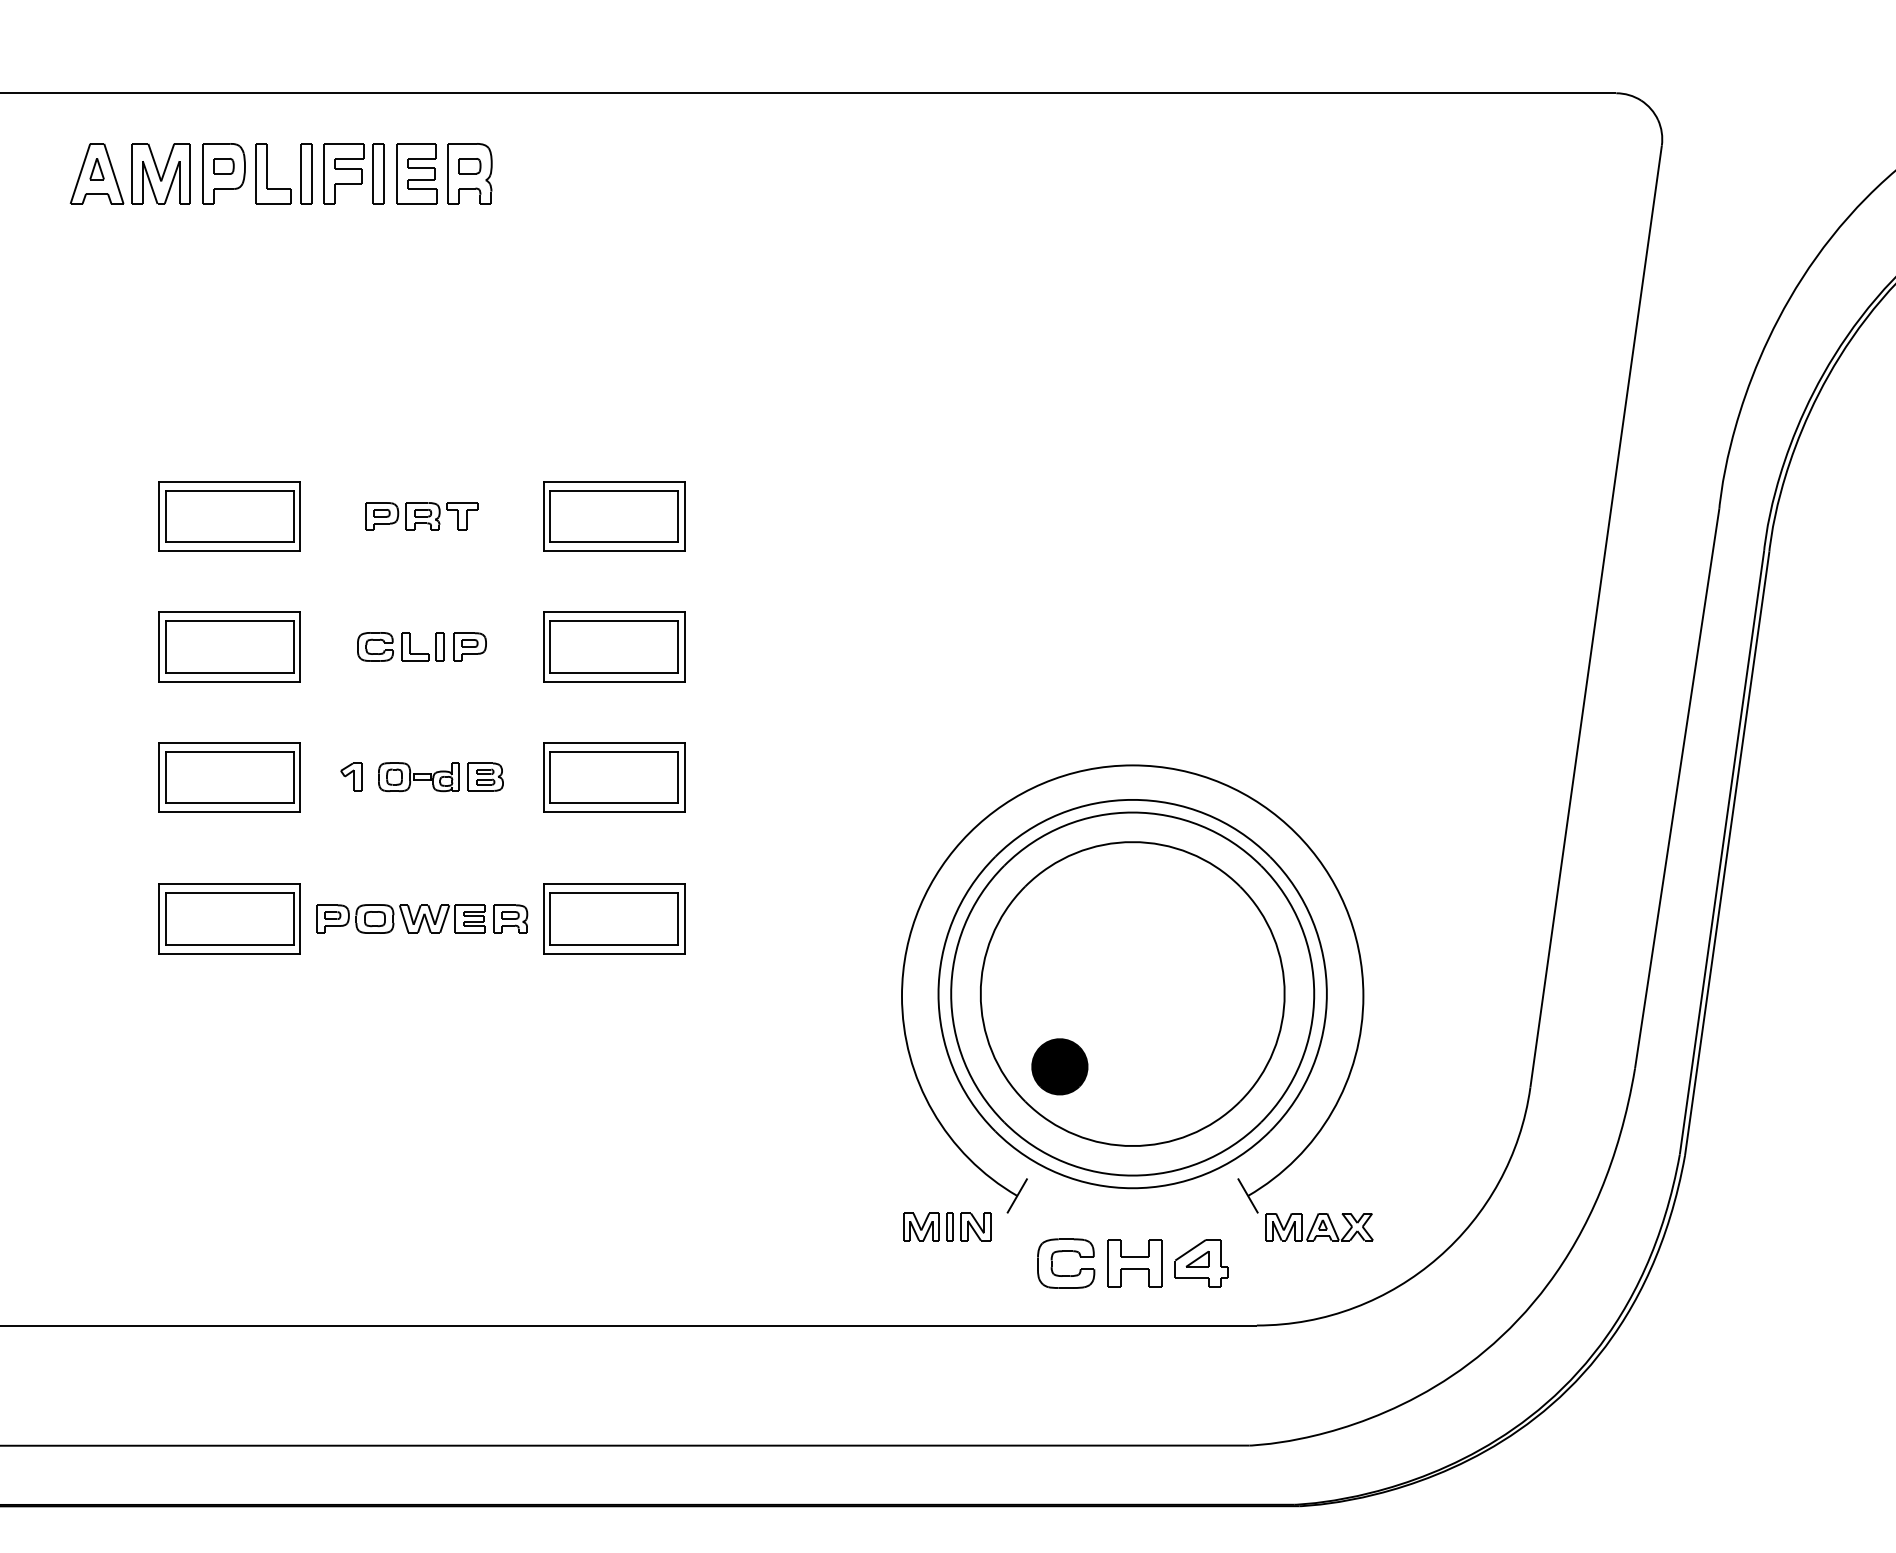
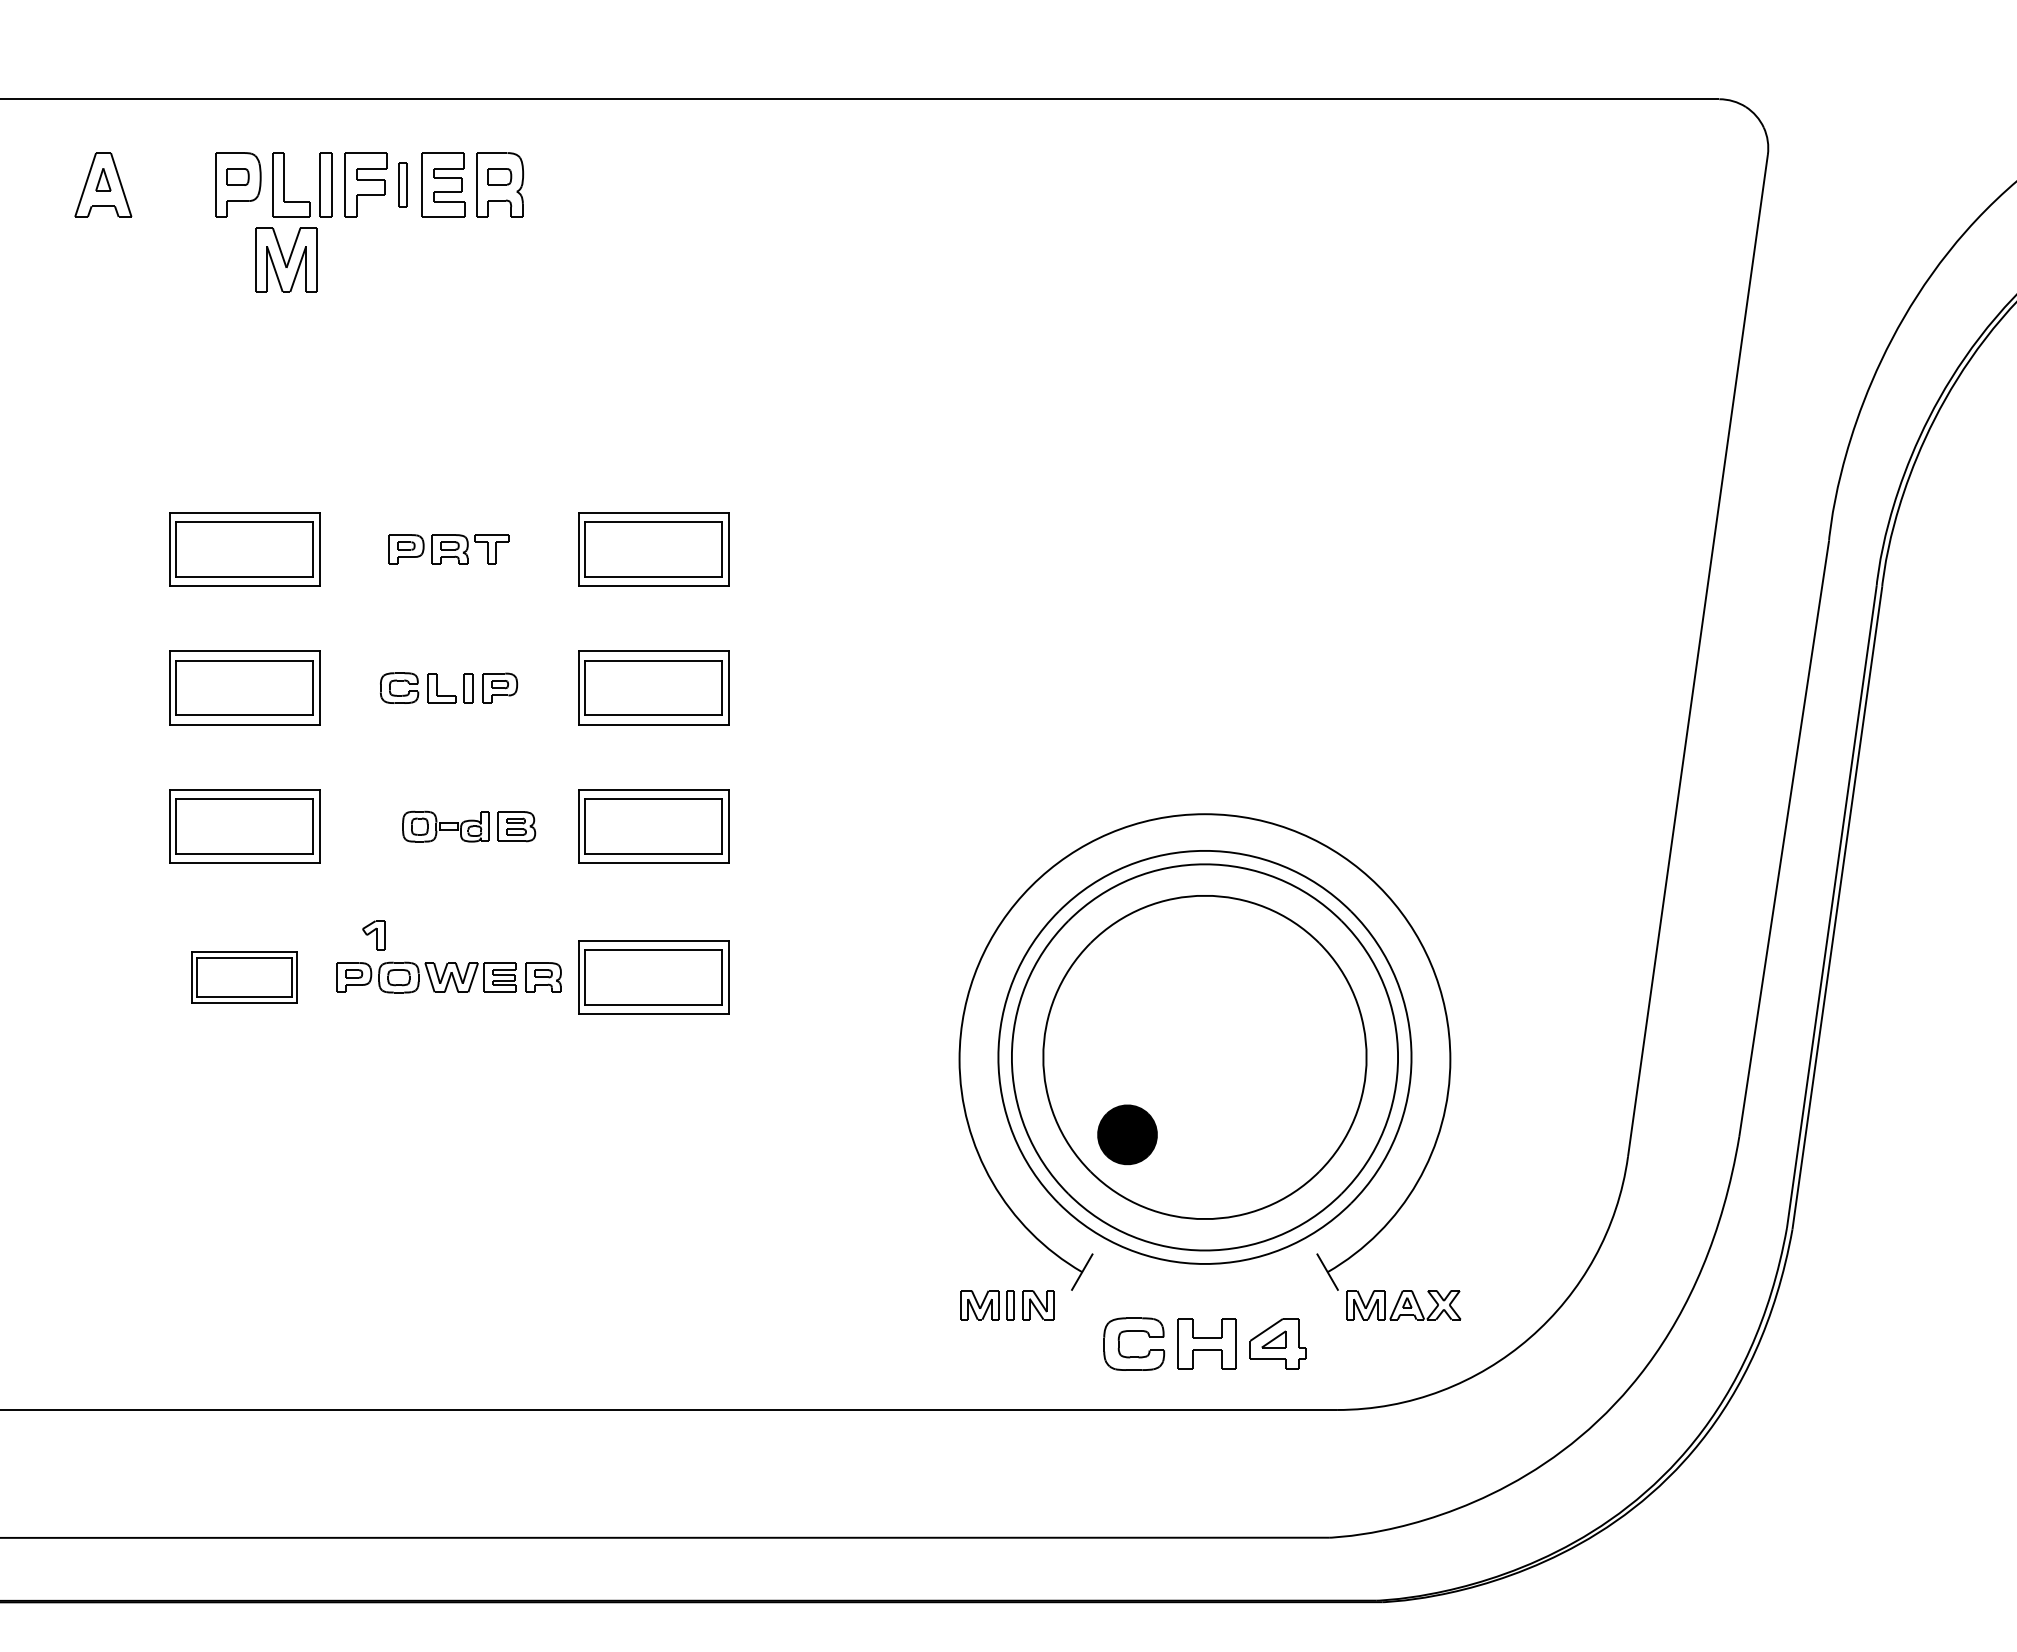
part: (161, 173) -> (286, 259), moved
part: (378, 173) -> (402, 184), size x0.7
part: (351, 776) -> (373, 935), moved
part: (229, 918) -> (244, 977), size x0.7

